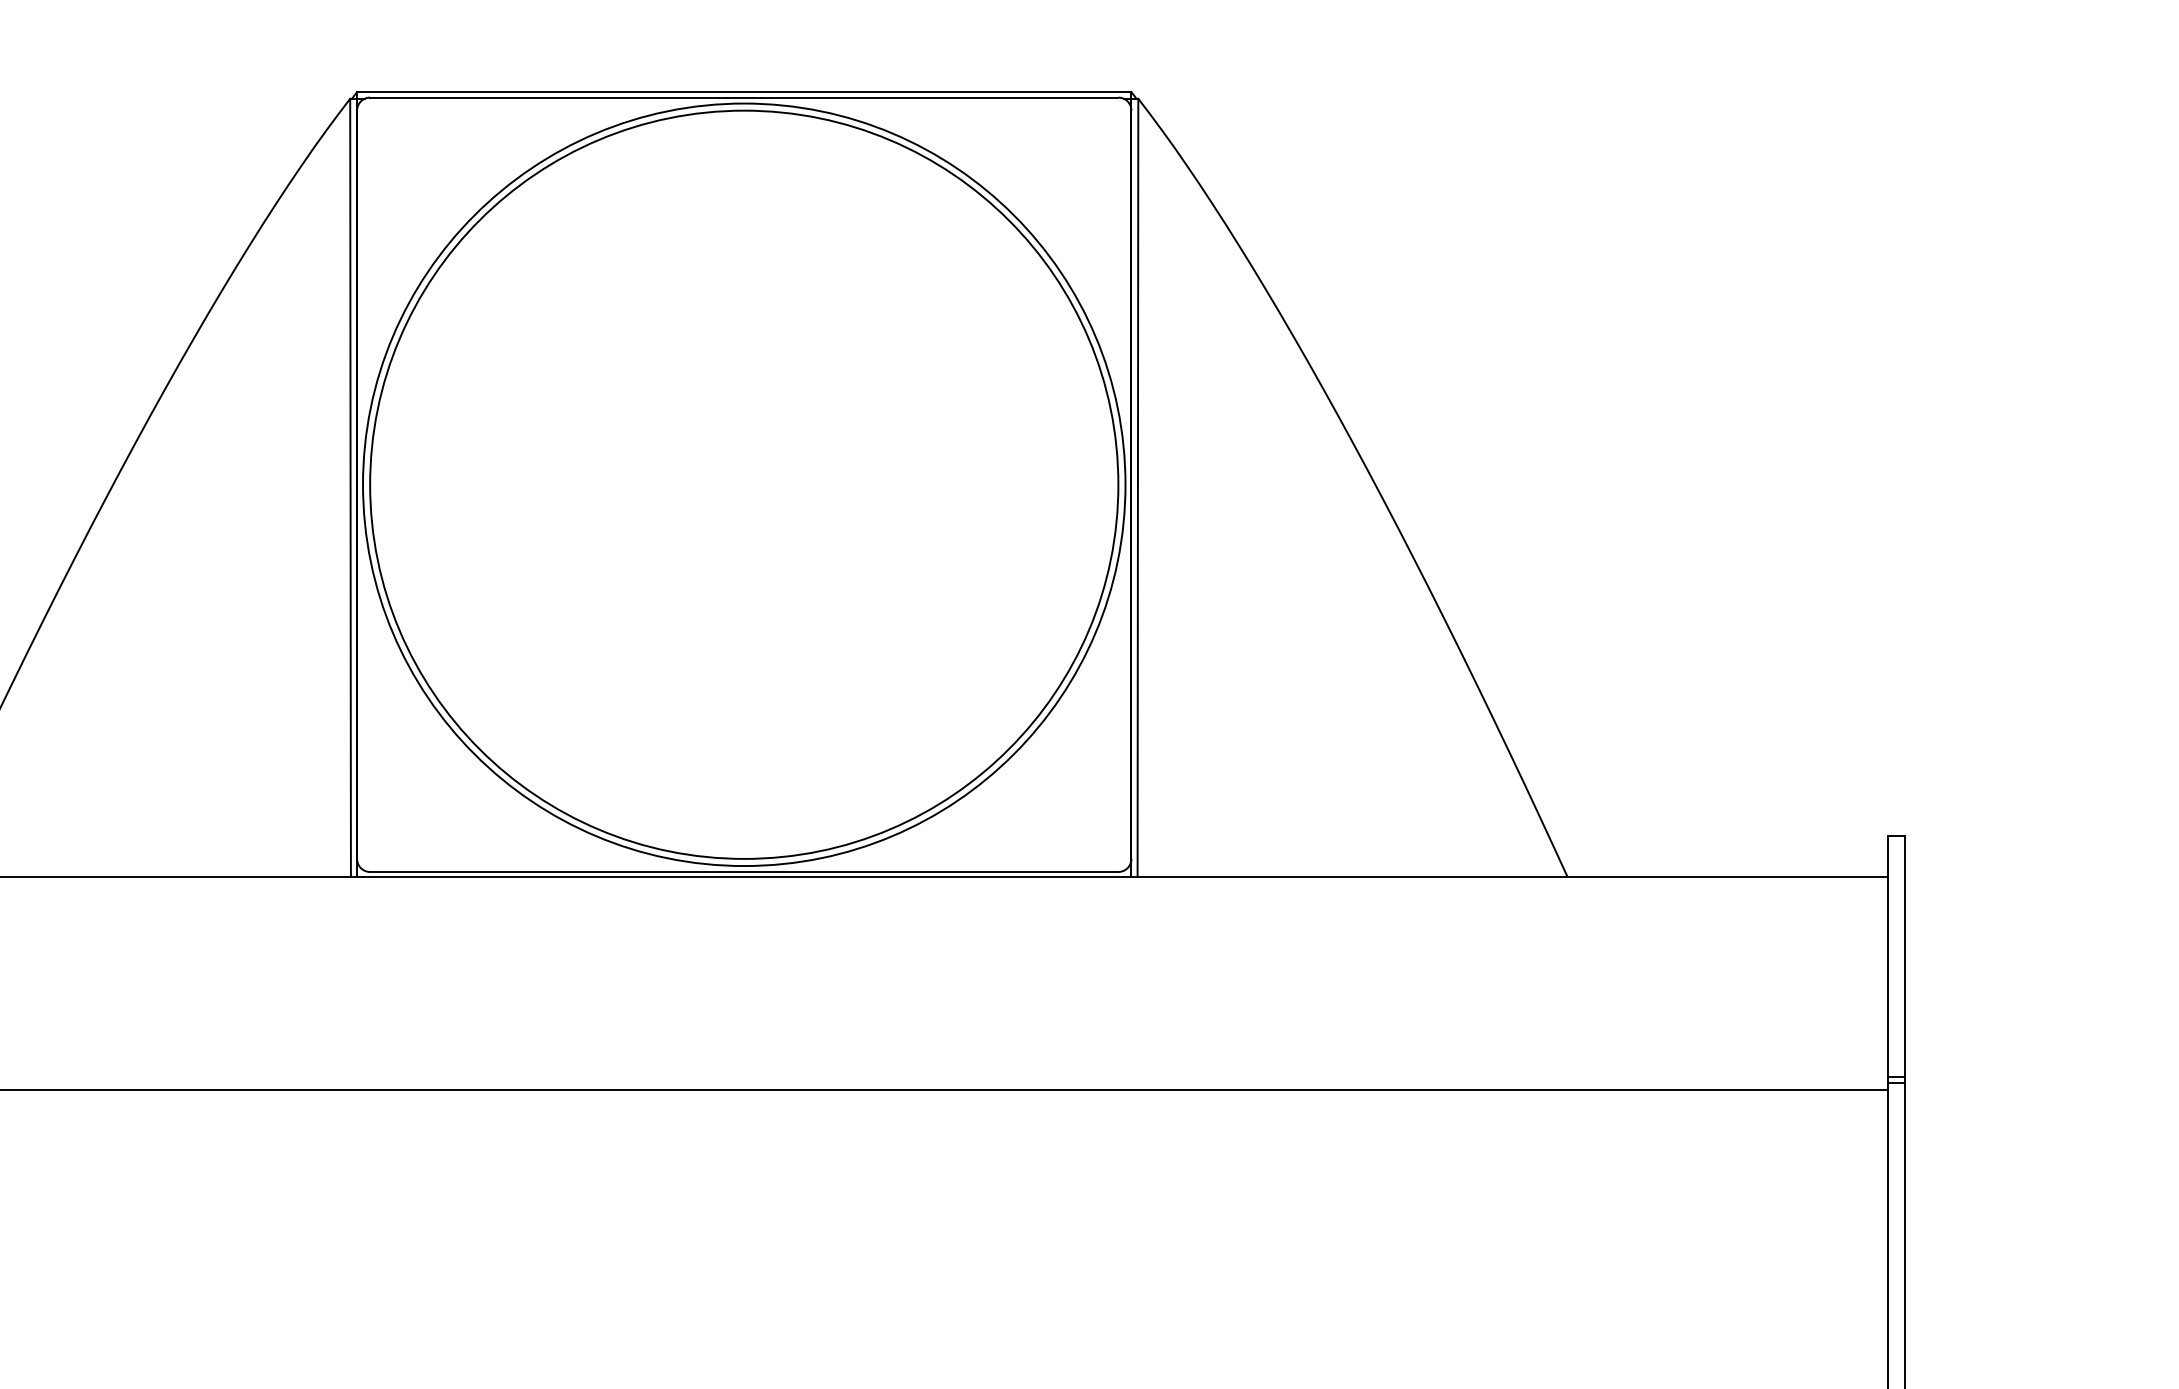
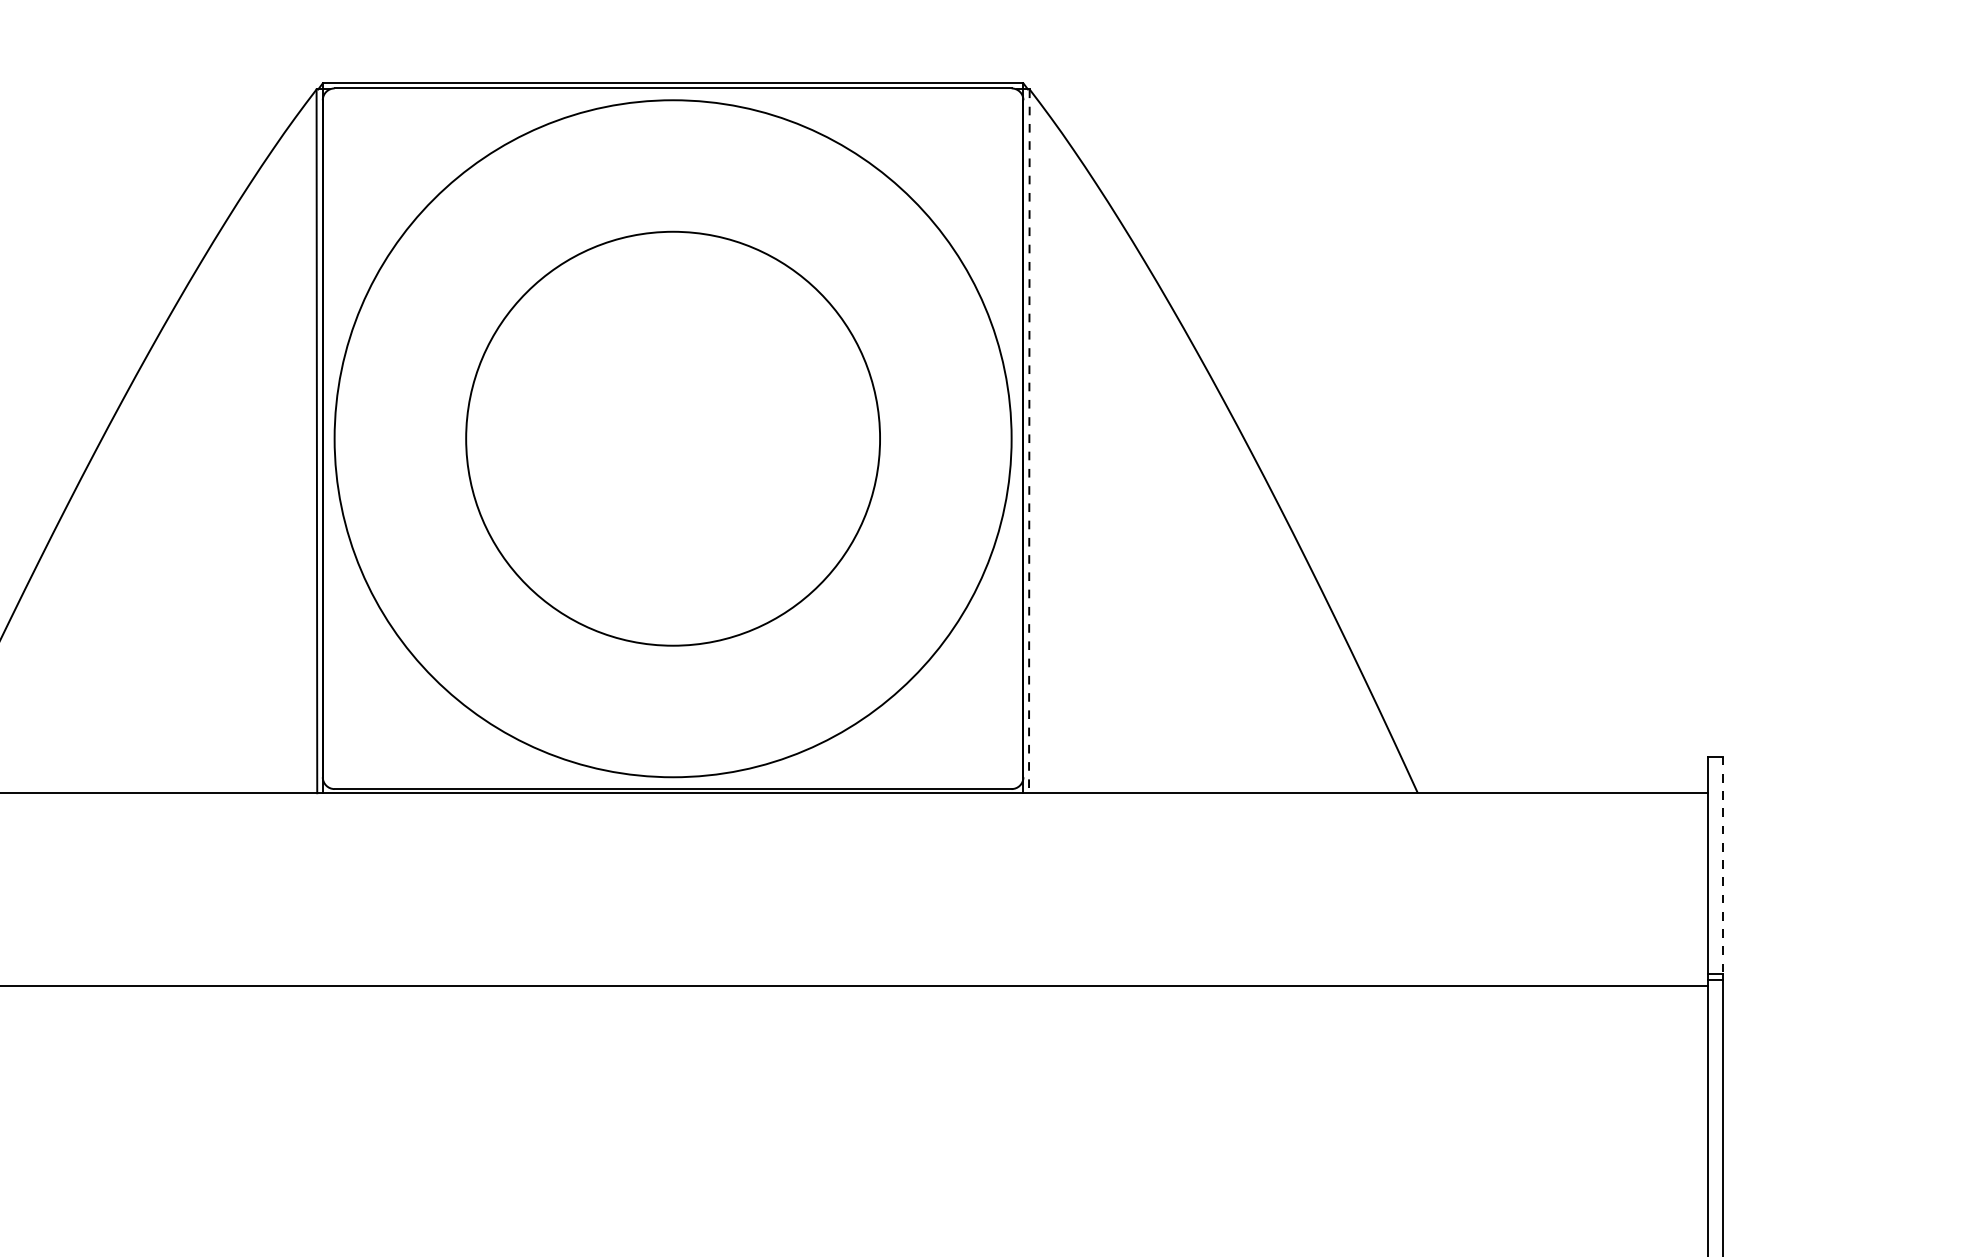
circle: (744, 484) -> (673, 438), size x0.6
line: (1137, 487) -> (1028, 441), solid -> dashed
line: (1905, 957) -> (1723, 866), solid -> dashed

